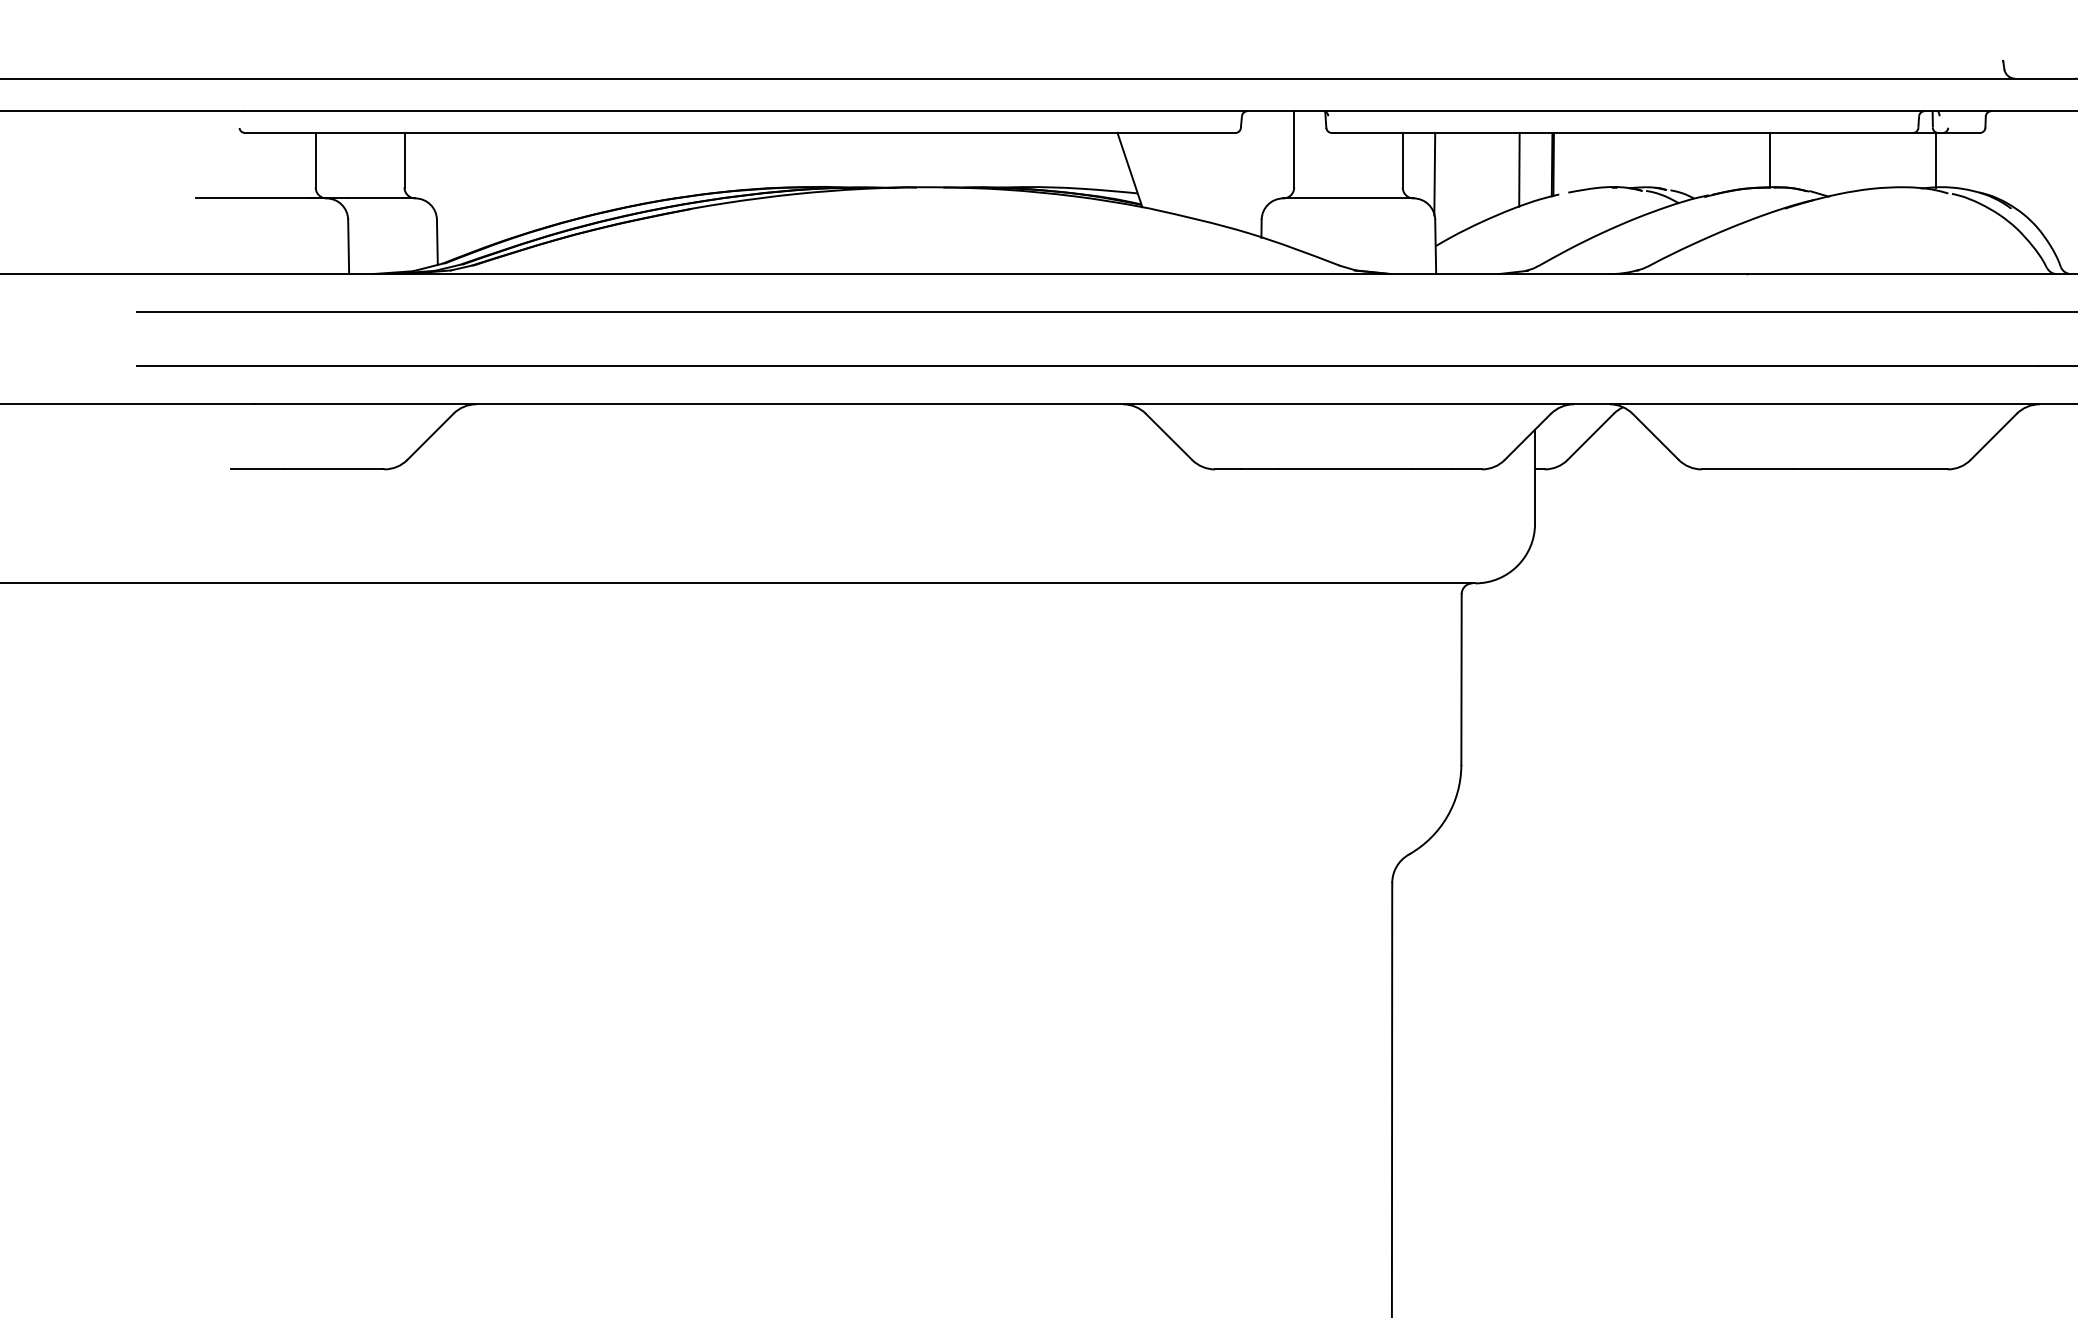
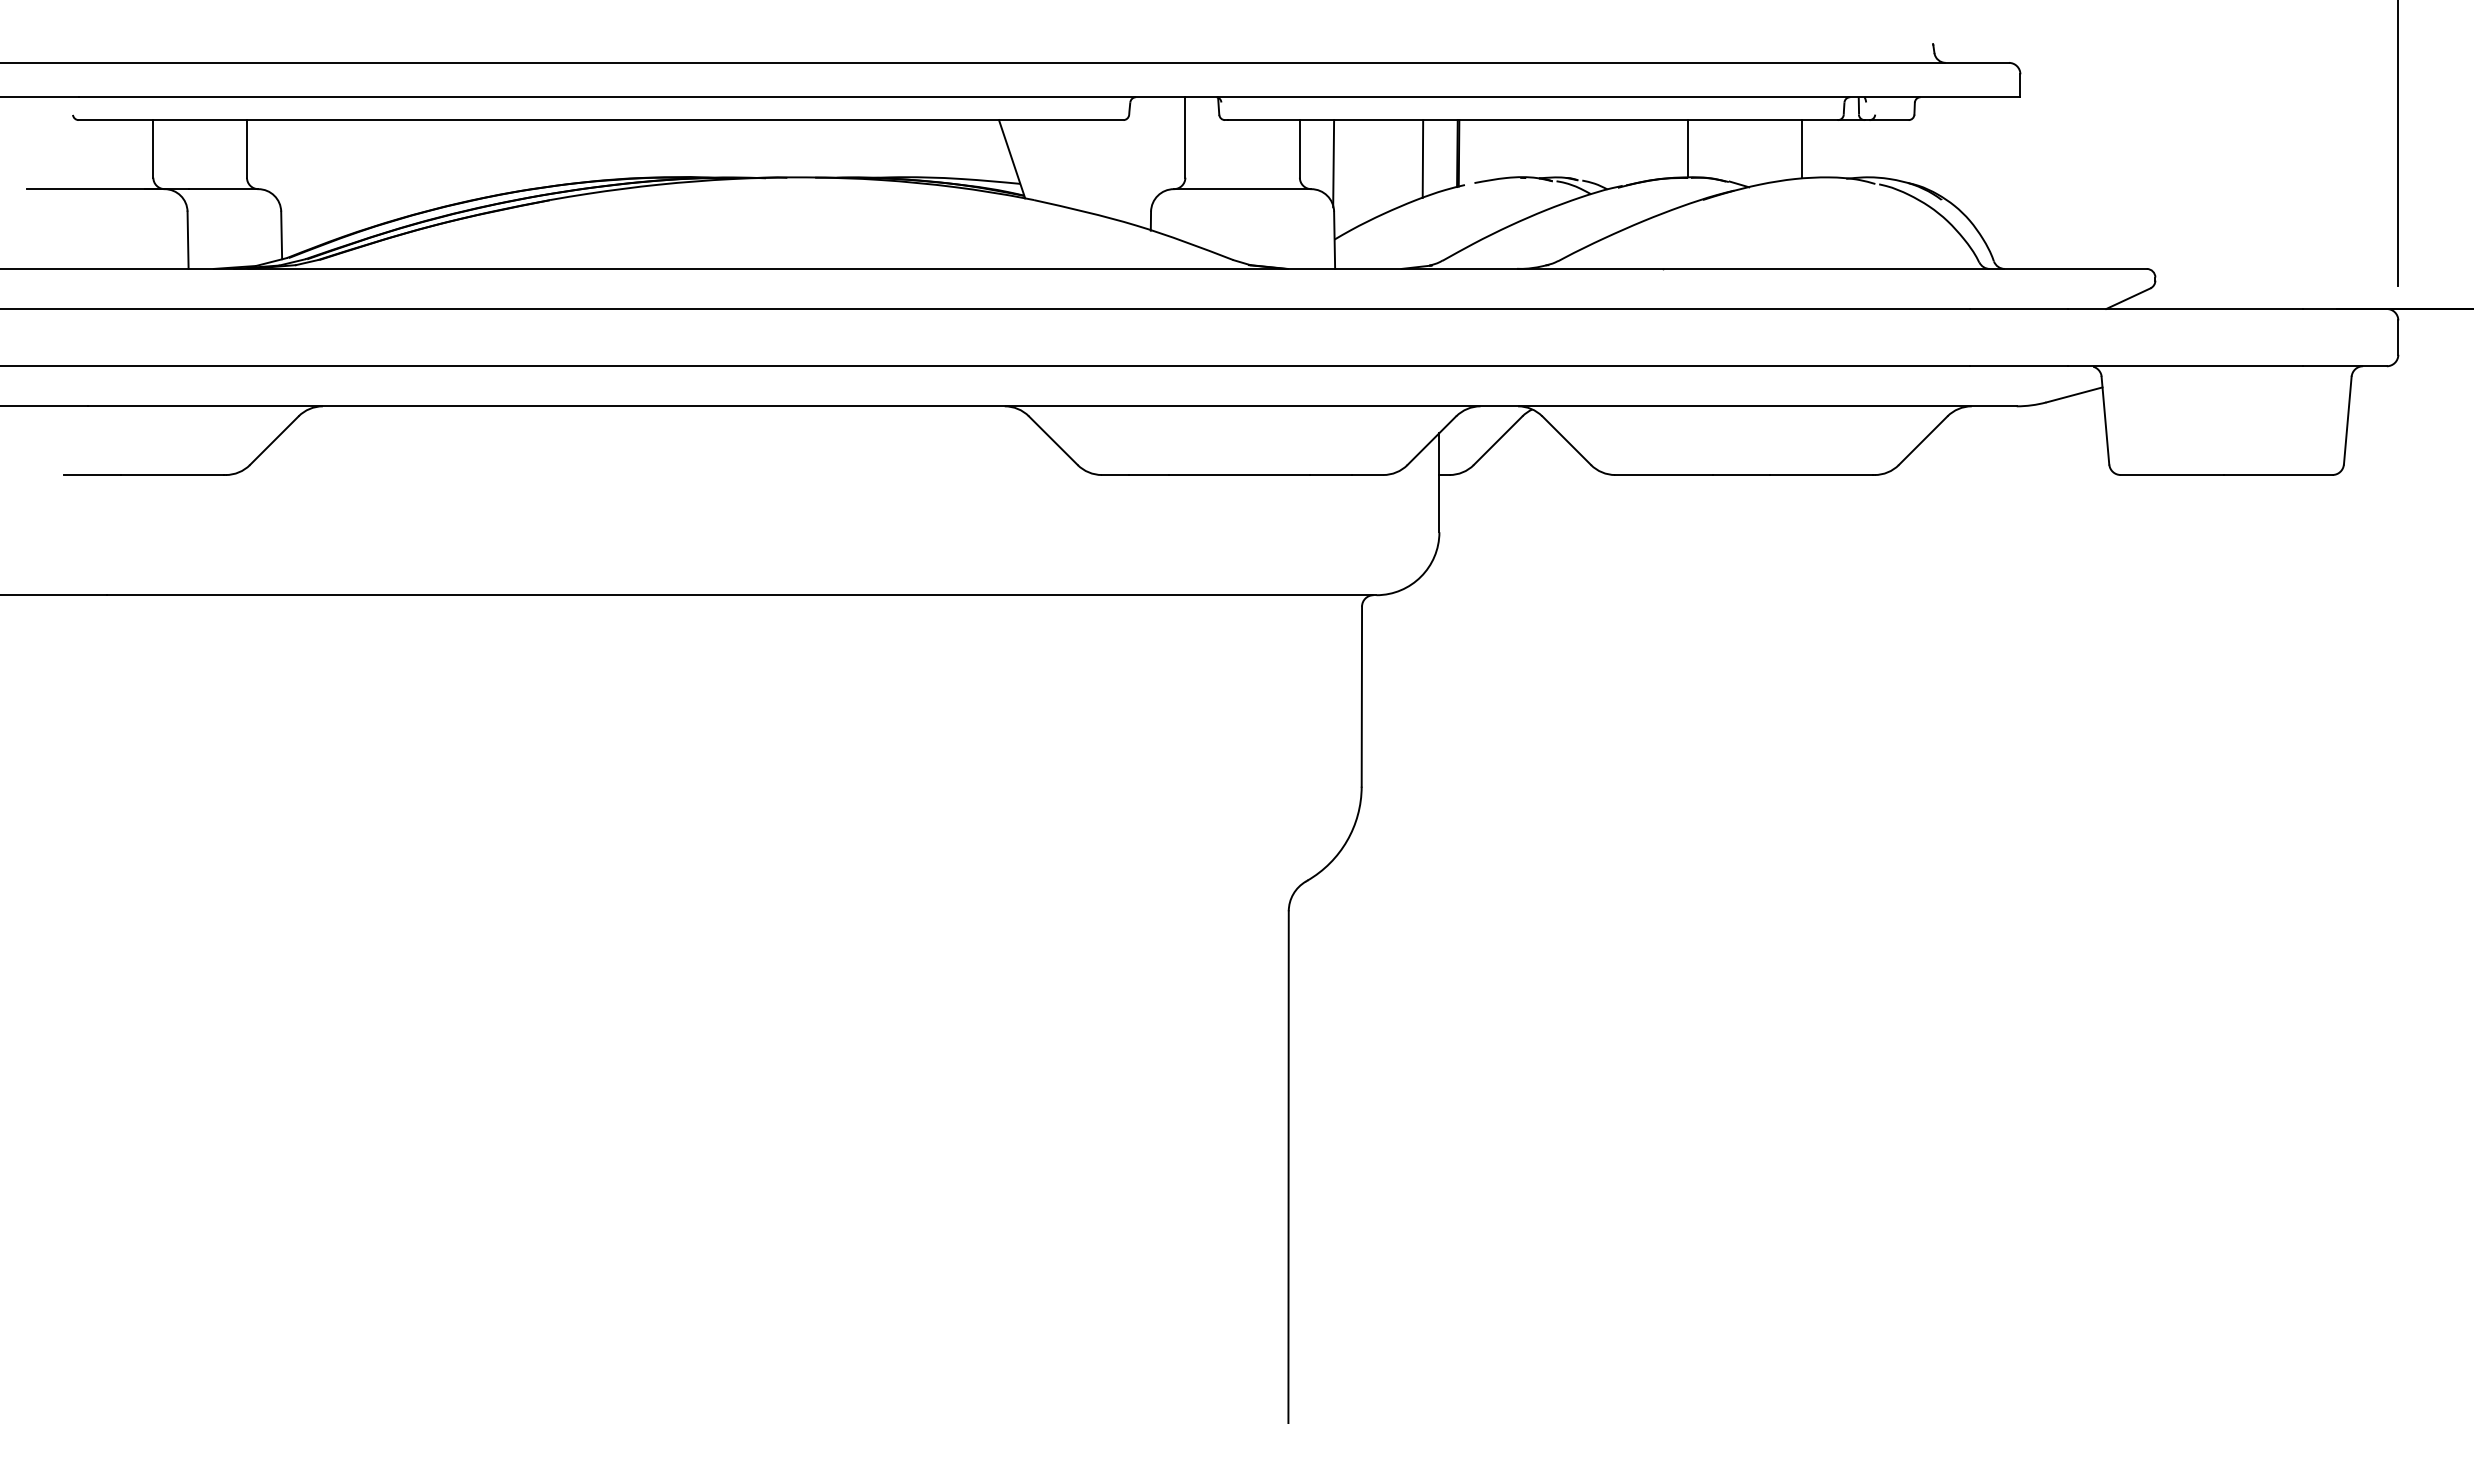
line: (1936, 159) -> (1802, 148), moved

